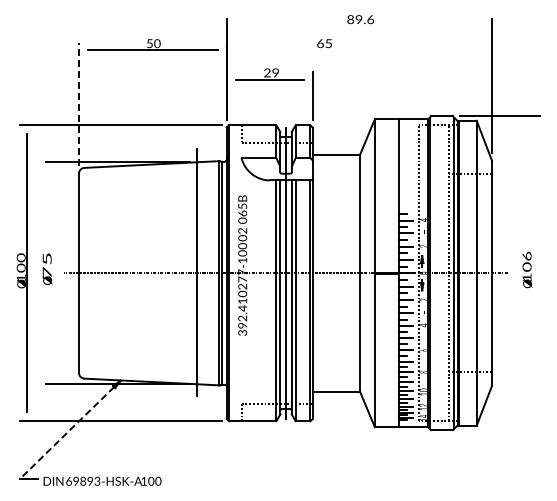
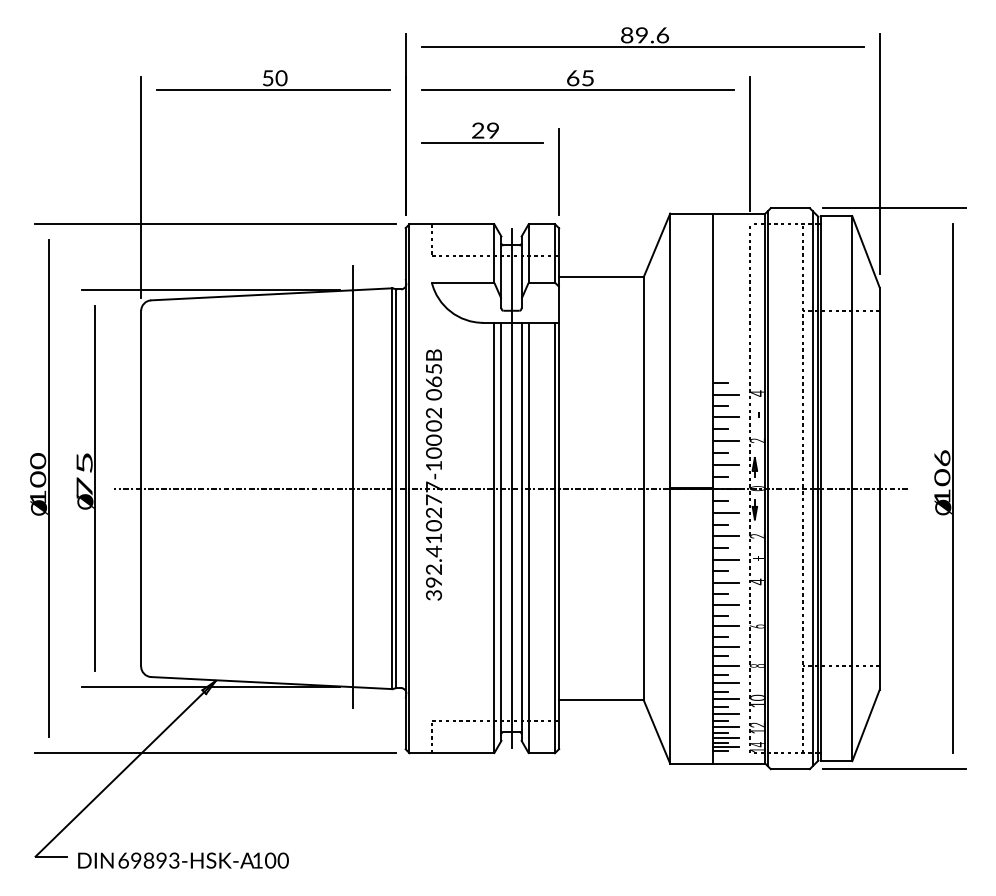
line: (359, 26) -> (642, 47), added
line: (322, 50) -> (576, 90), added
line: (419, 79) -> (750, 142), added
line: (78, 104) -> (140, 187), dashed -> solid
line: (53, 273) -> (95, 489), added
line: (532, 273) -> (952, 489), added
line: (500, 430) -> (894, 769), added
line: (67, 433) -> (120, 775), dashed -> solid

